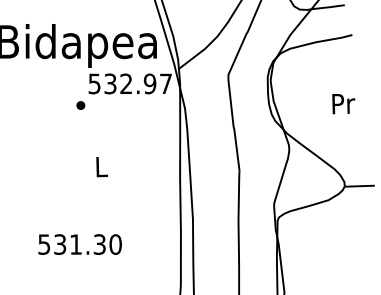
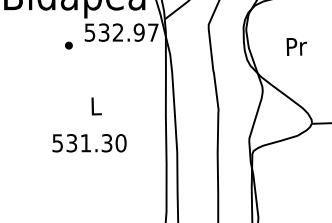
text: (343, 104) -> (296, 47), moved
part: (80, 105) -> (68, 45), moved
text: (79, 244) -> (89, 143), moved

